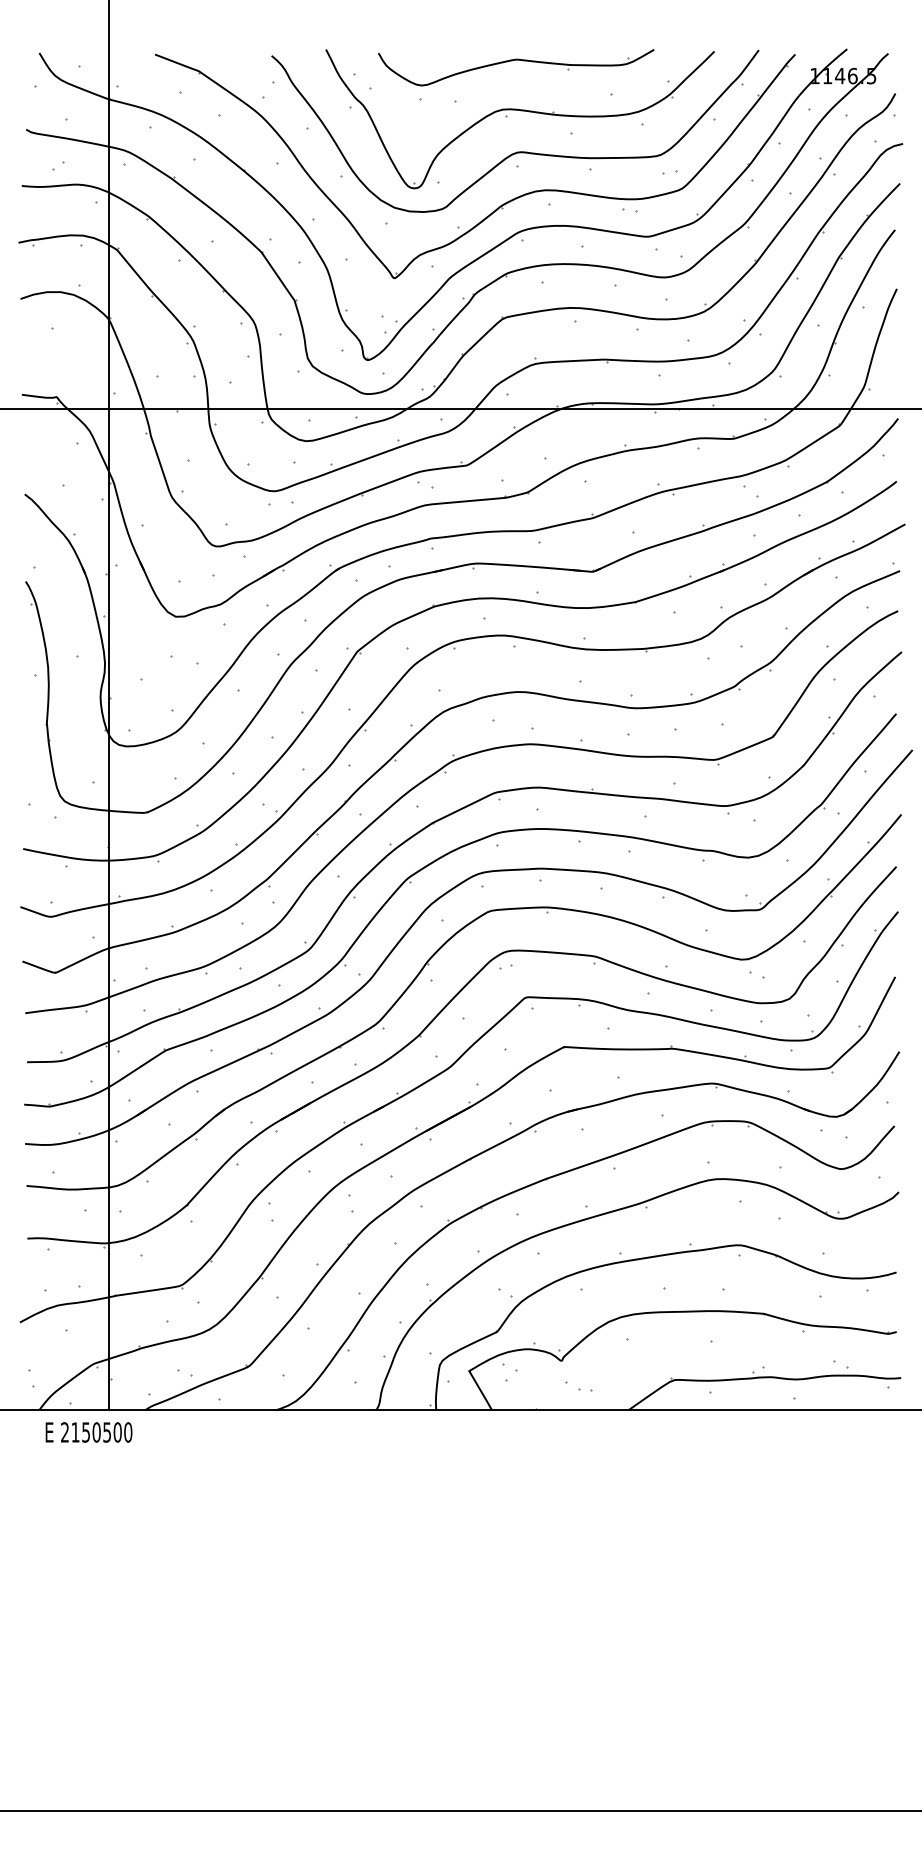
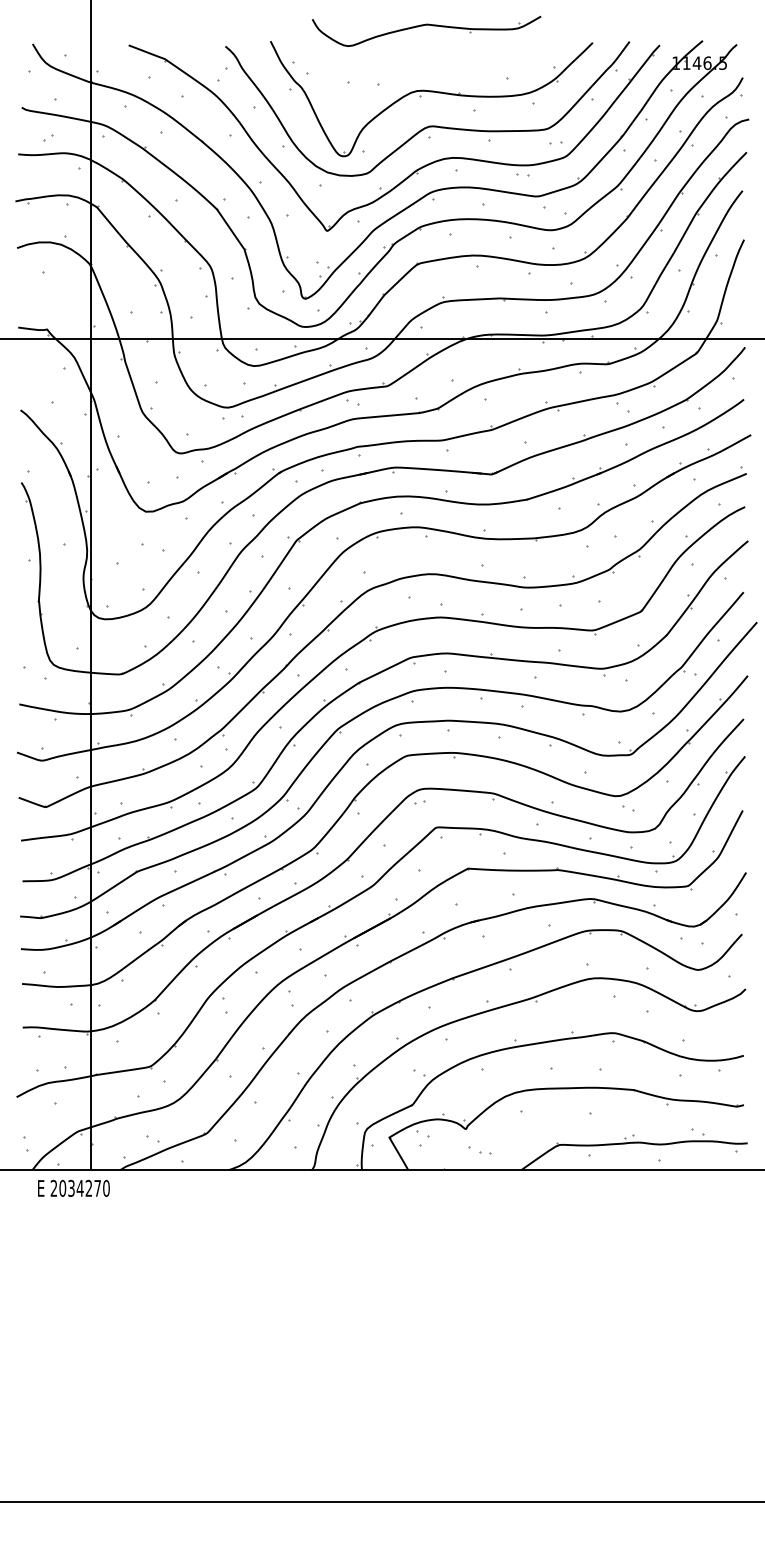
part: (516, 60) -> (426, 25), moved
text: (96, 1432) -> (80, 1188), 2150500 -> 2034270

